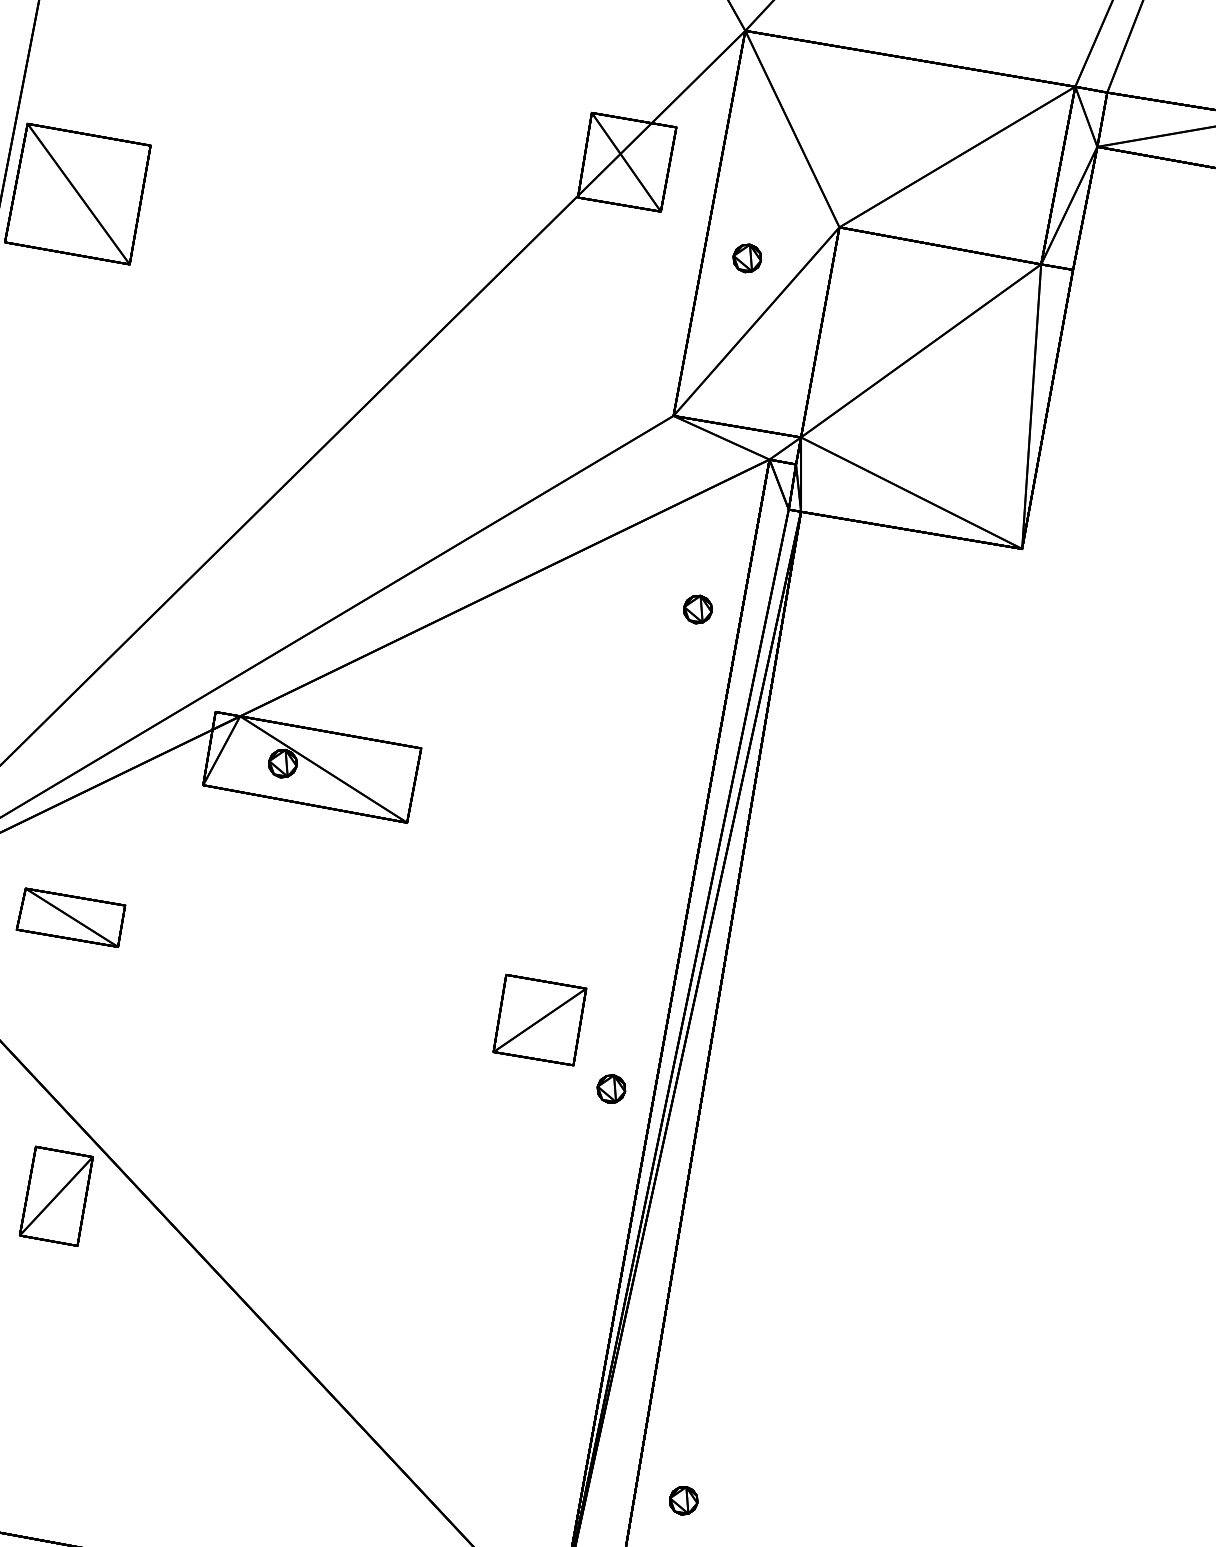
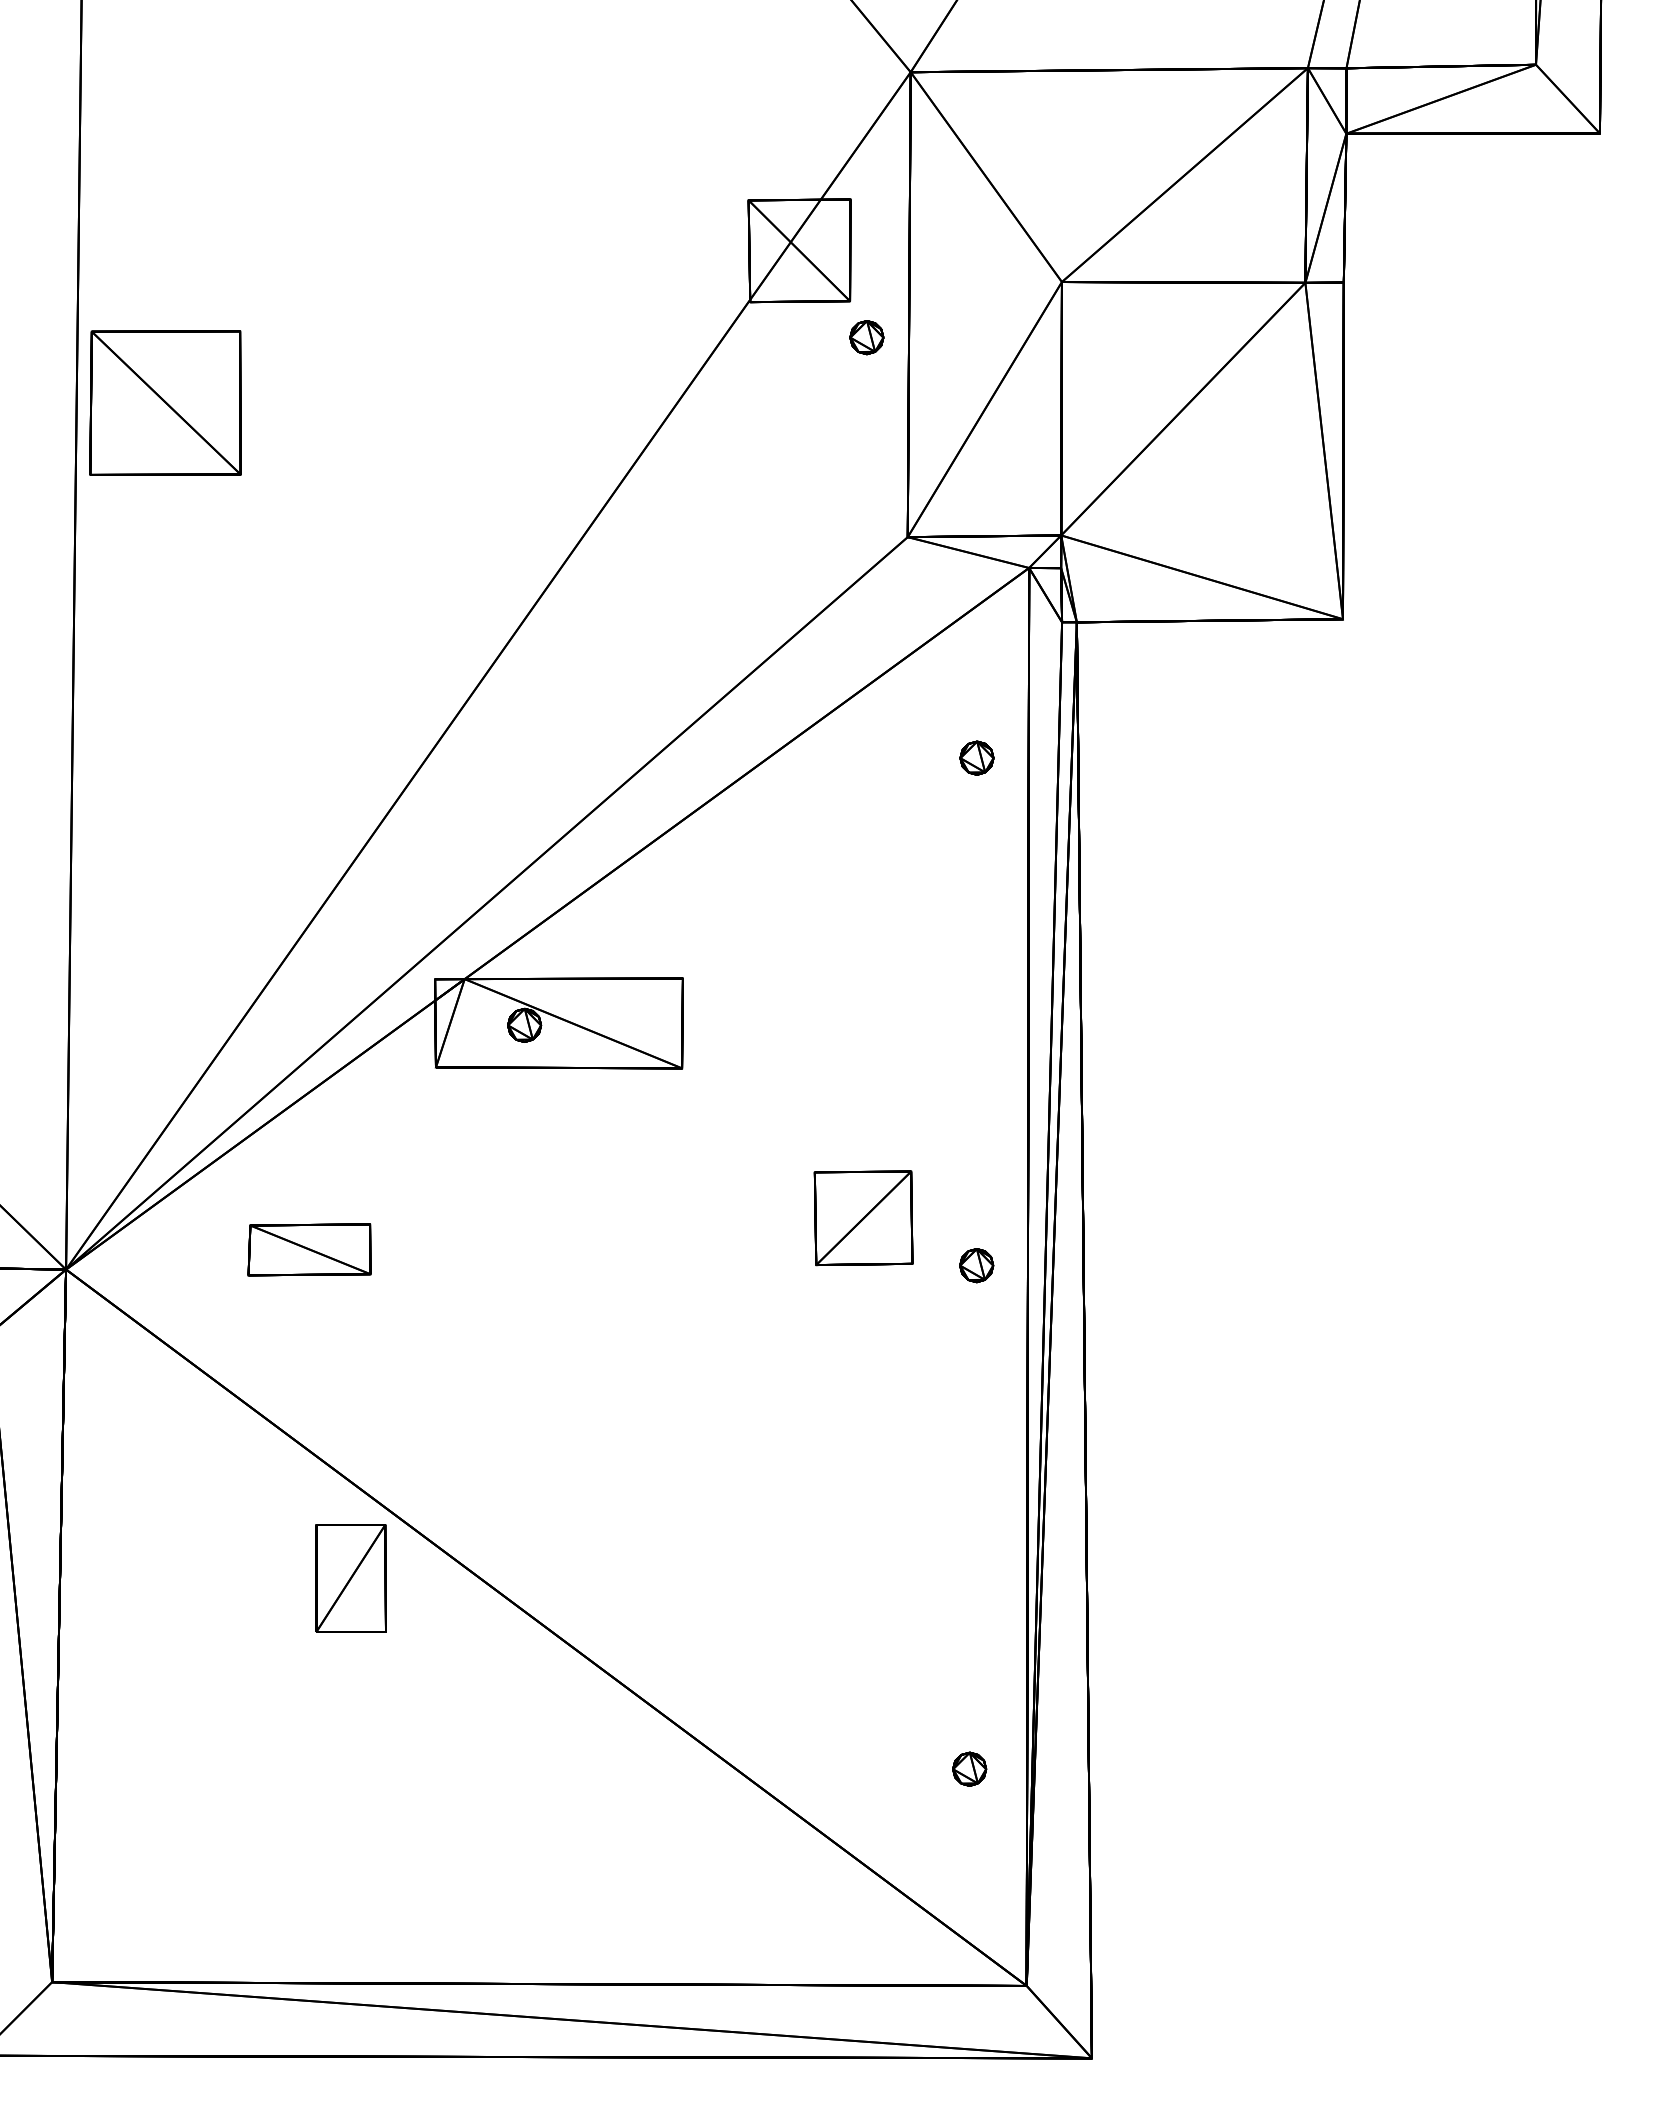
part: (747, 258) -> (866, 337), moved
part: (539, 1020) -> (863, 1218), moved
part: (611, 1088) -> (976, 1265), moved
part: (683, 1500) -> (969, 1768), moved

